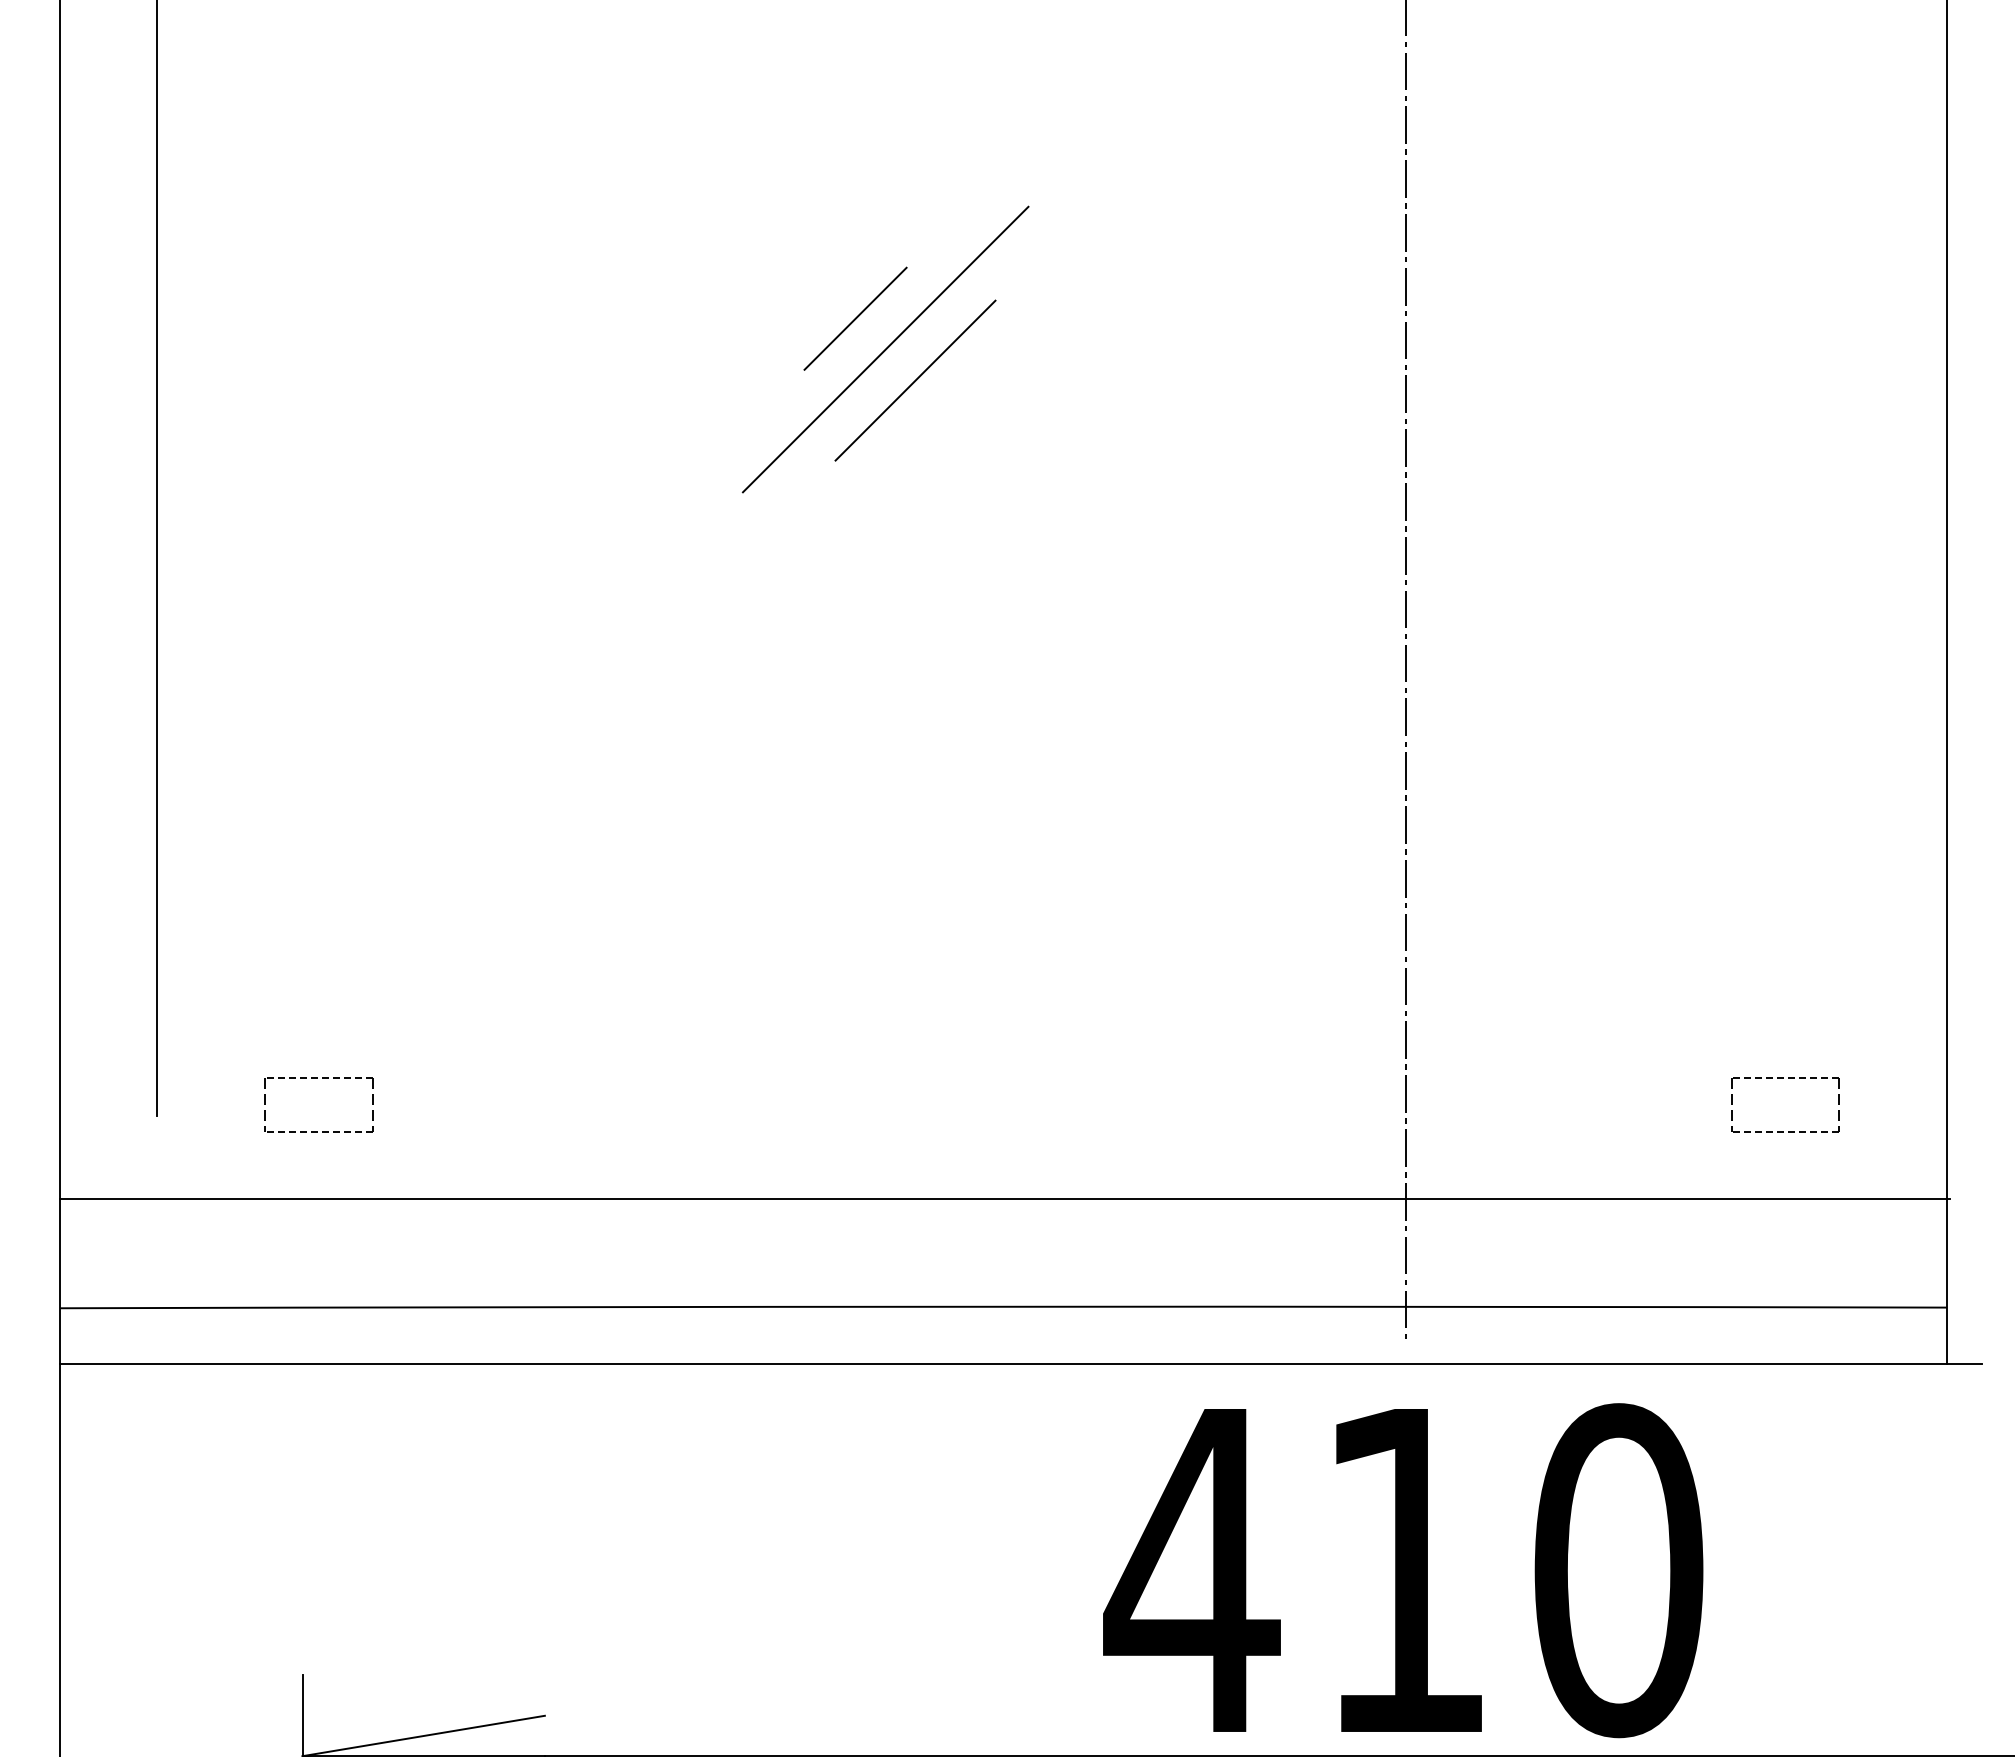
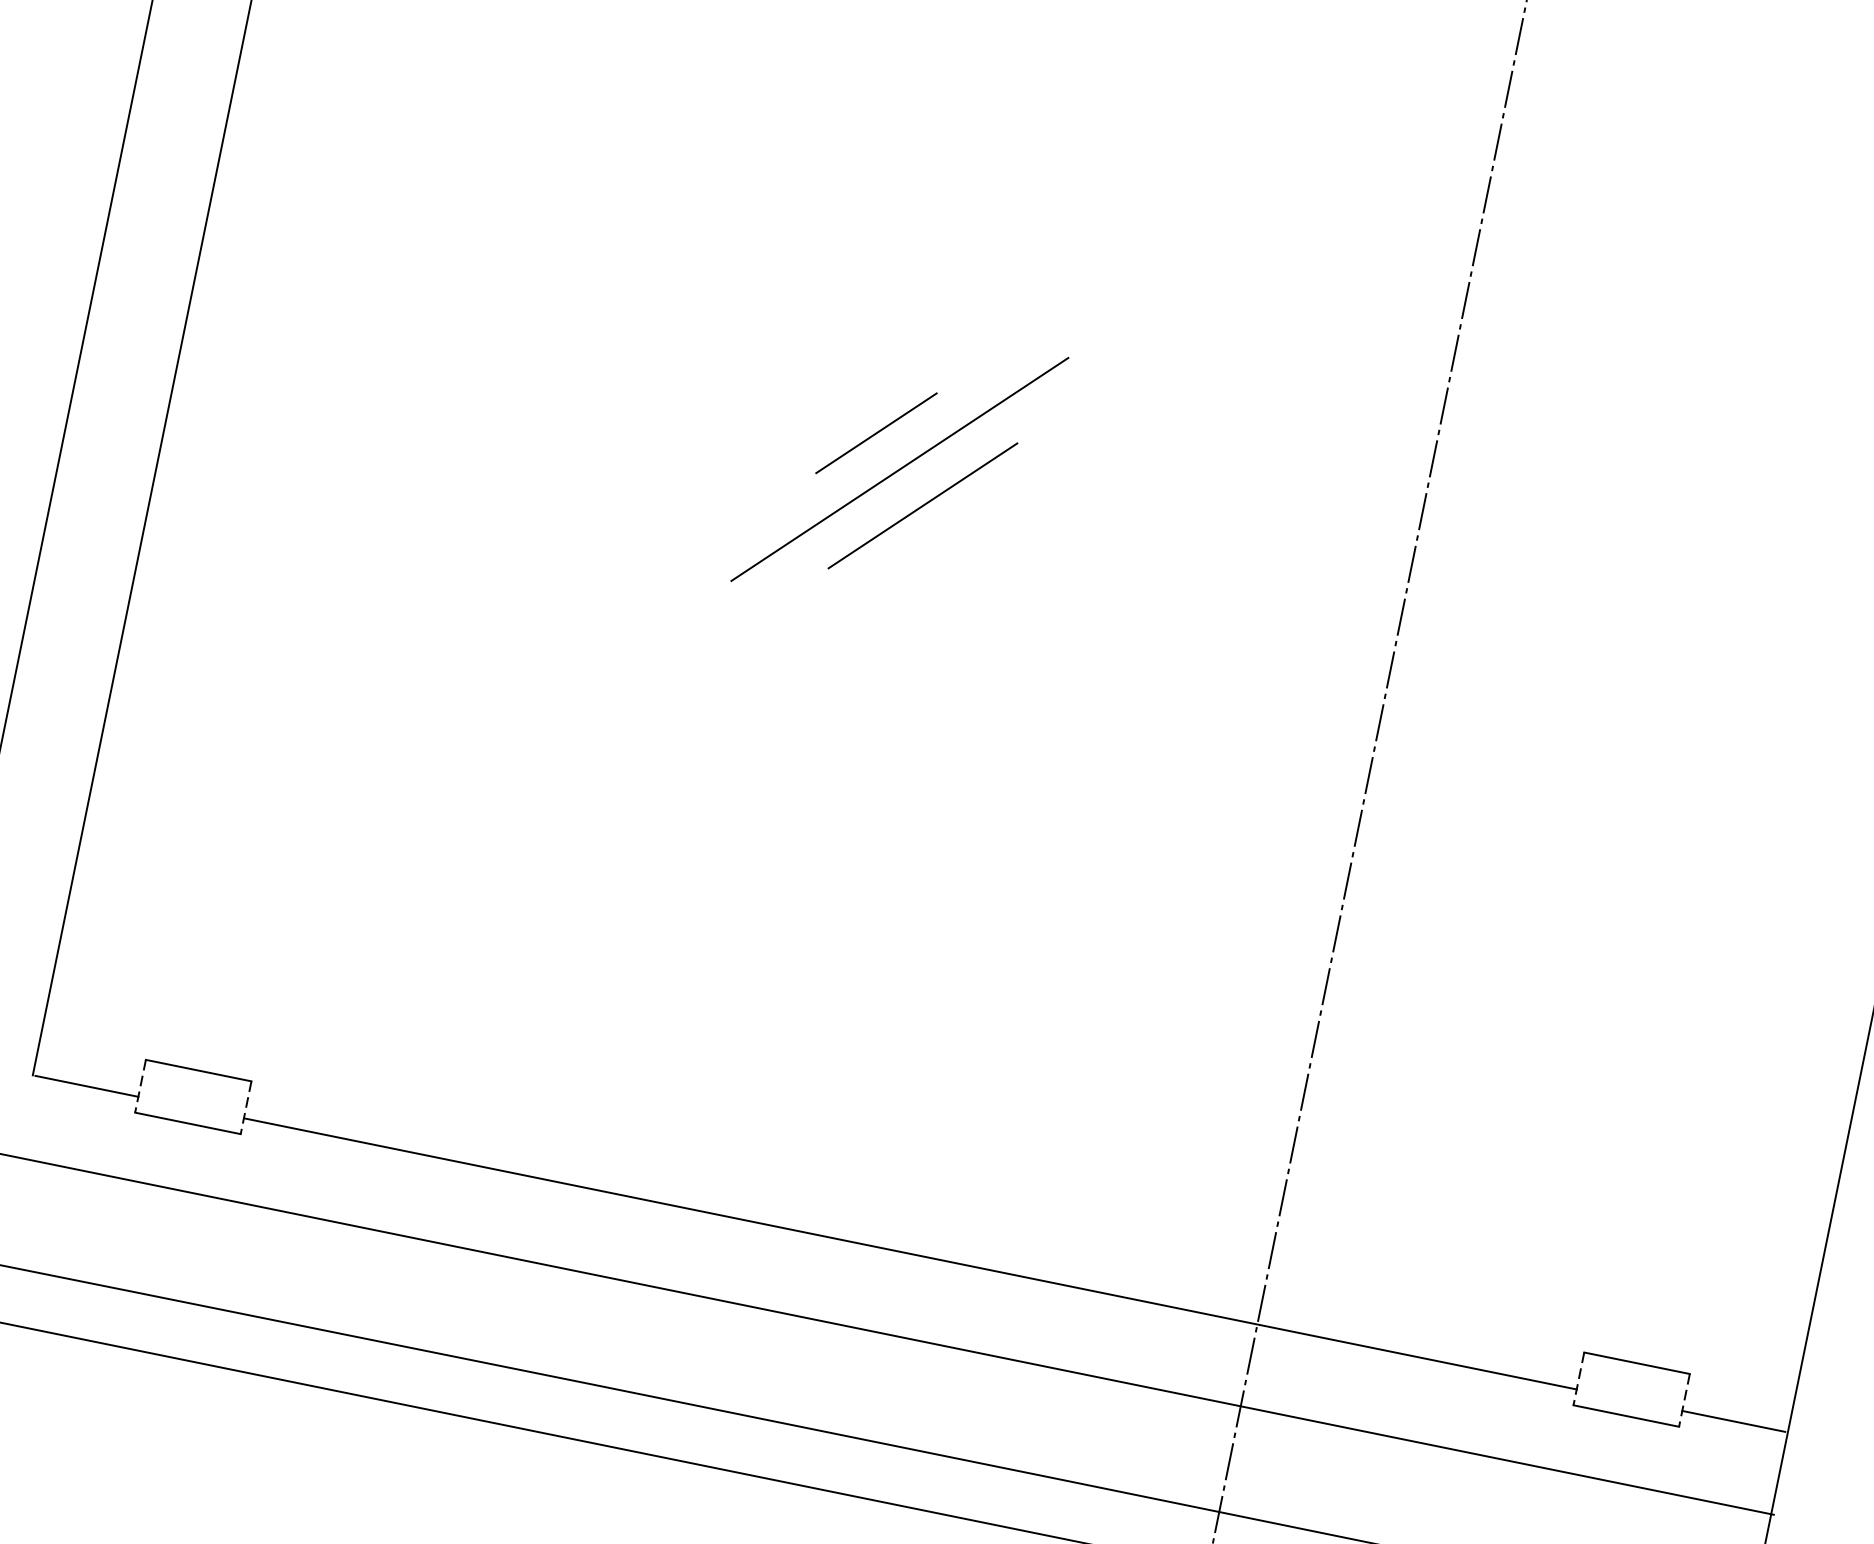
line: (318, 1077) -> (198, 1070), dashed -> solid
line: (1785, 1077) -> (1637, 1362), dashed -> solid
line: (212, 1115) -> (86, 1086), added
line: (1051, 1115) -> (909, 1253), added
line: (1891, 1115) -> (1733, 1421), added
line: (318, 1131) -> (187, 1123), dashed -> solid
line: (1785, 1131) -> (1626, 1415), dashed -> solid

